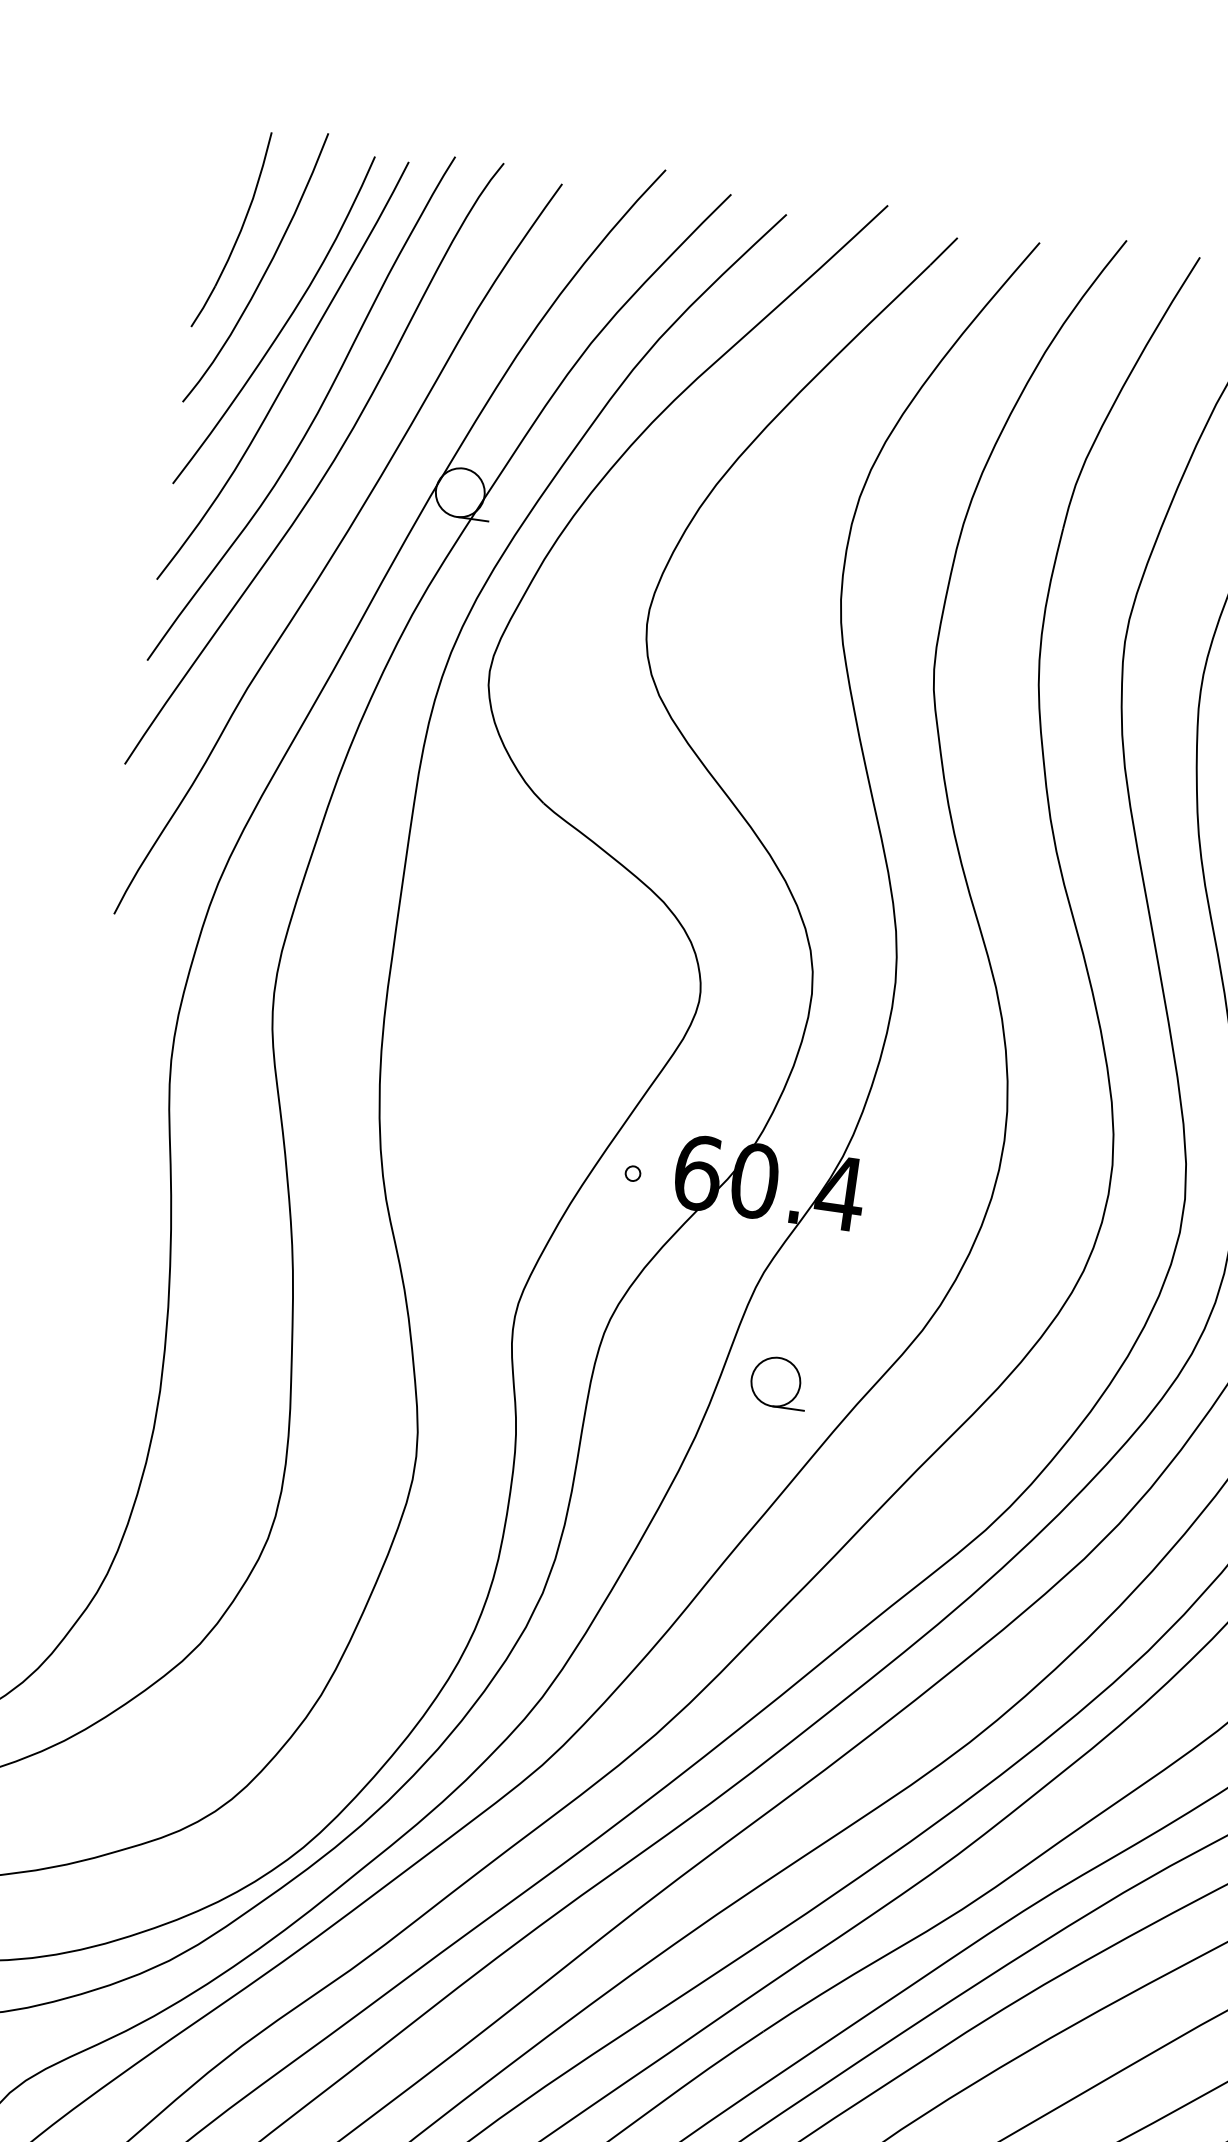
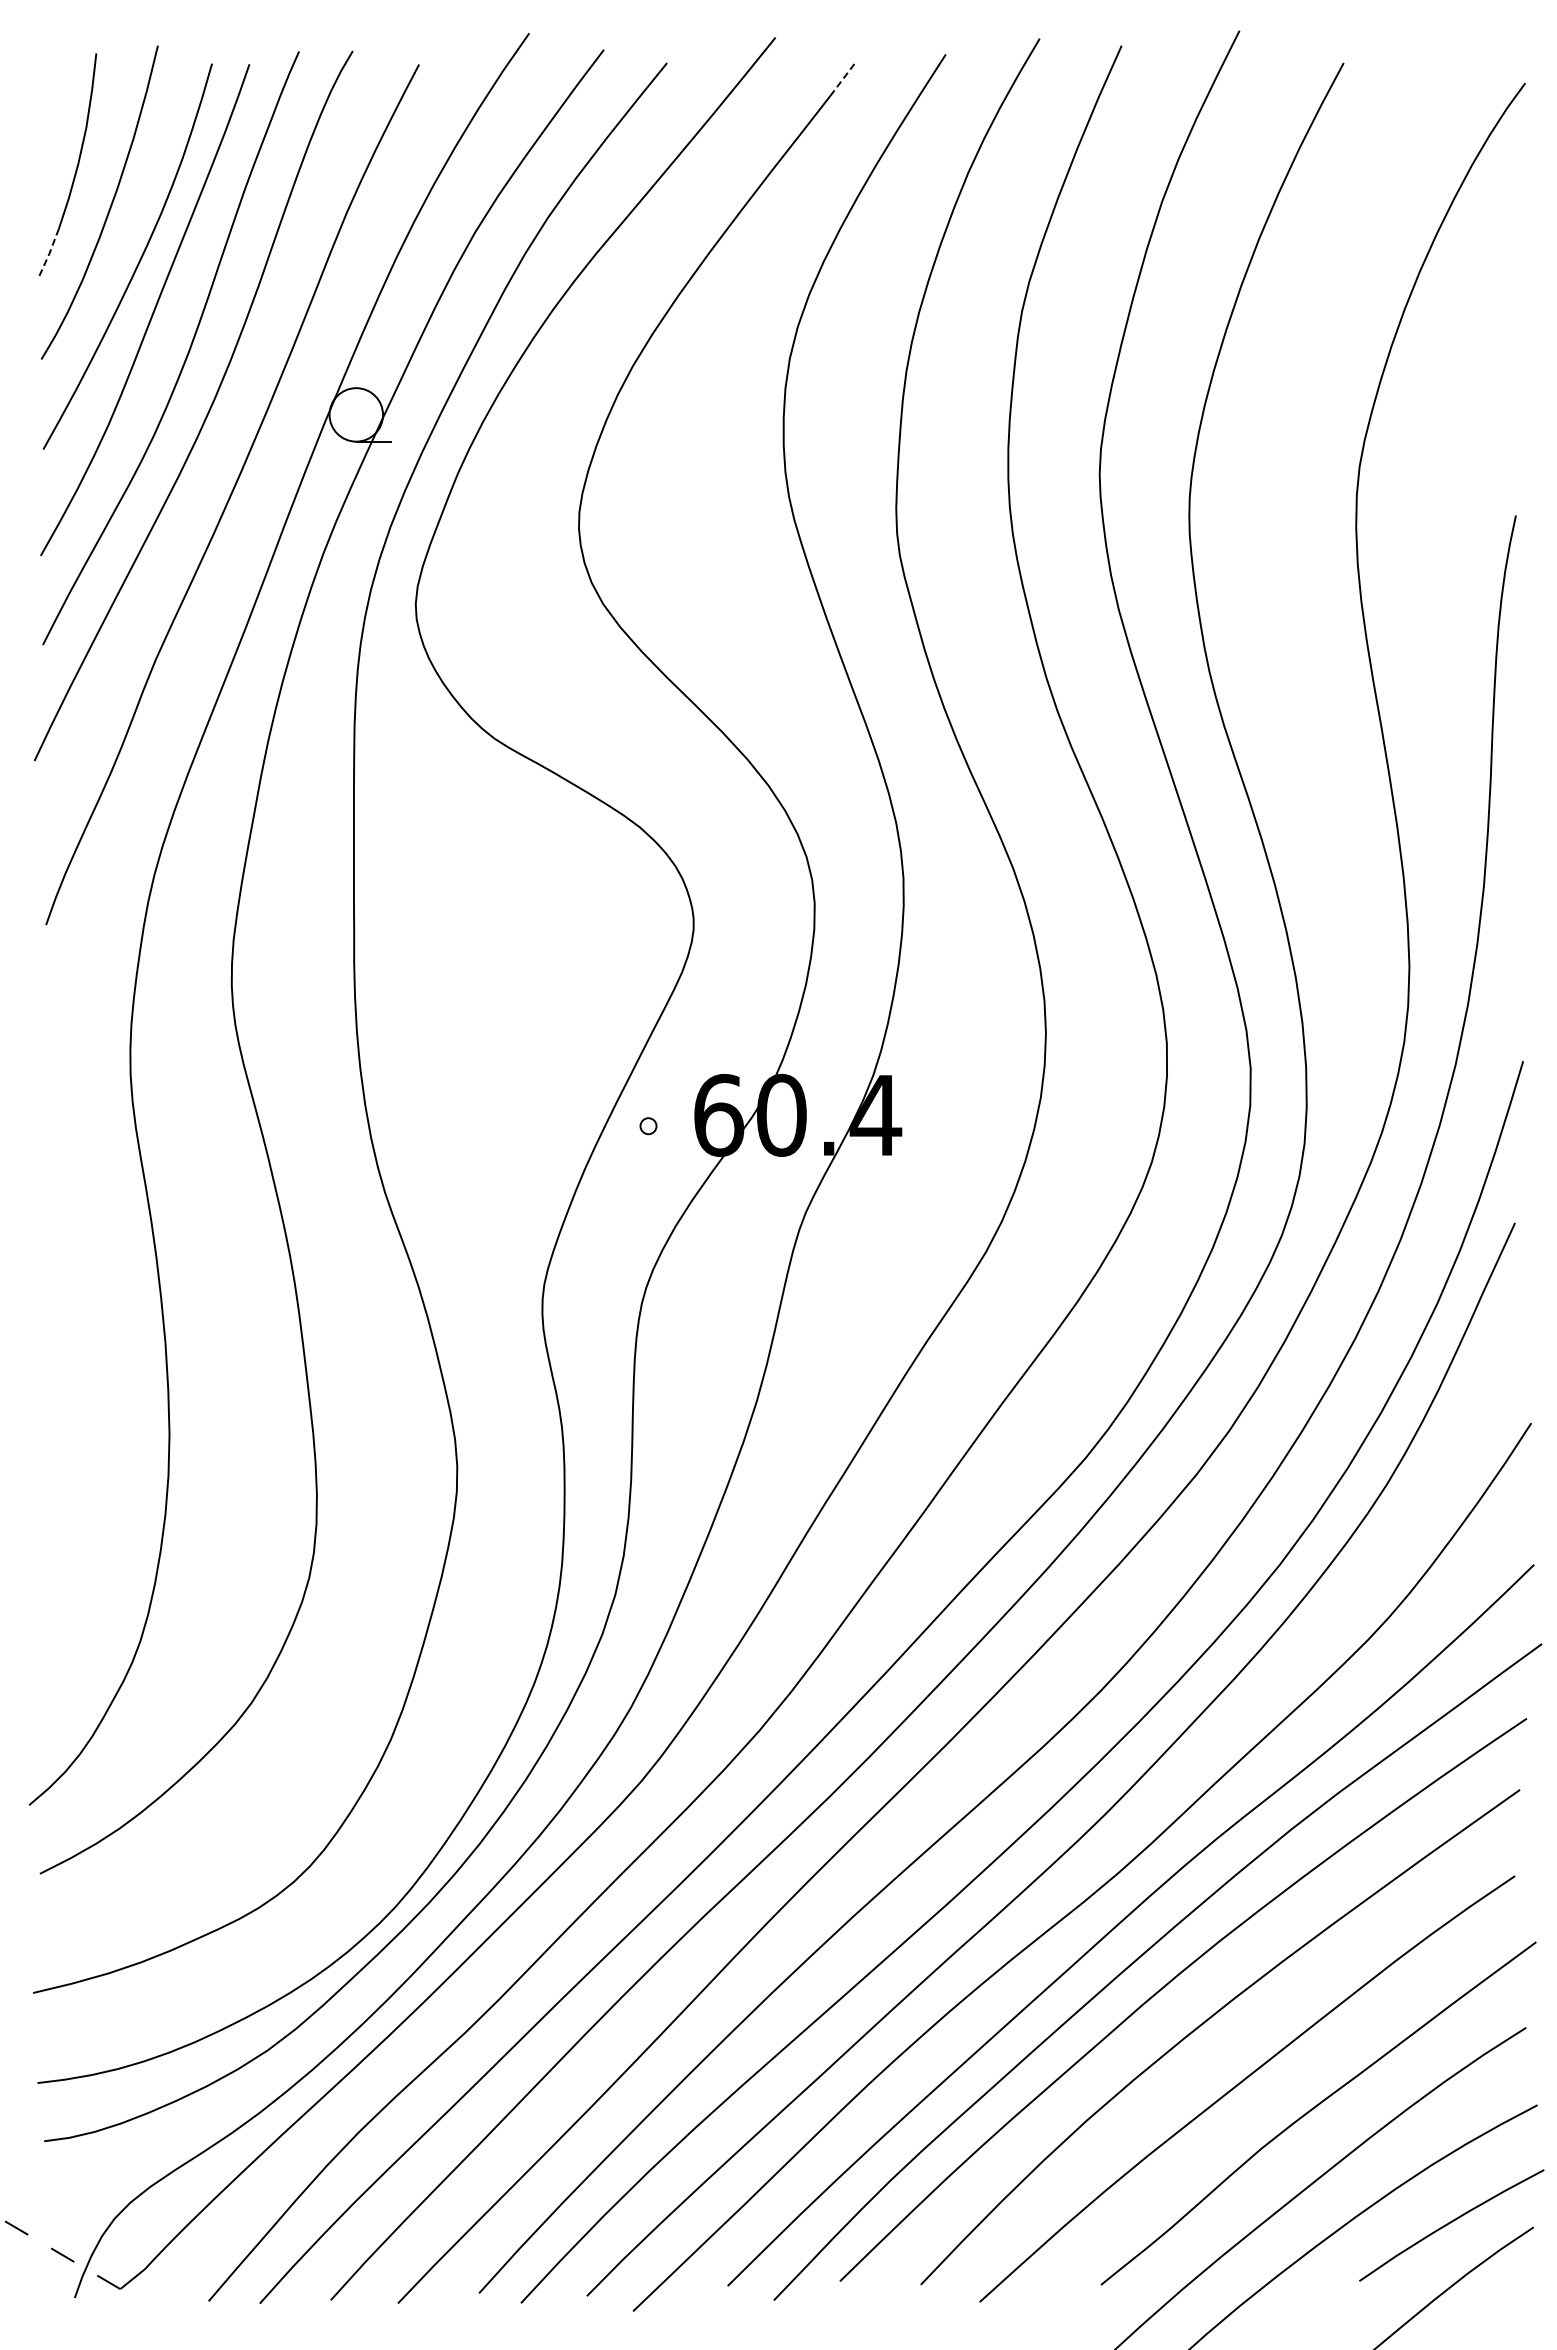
line: (944, 251) -> (843, 78), solid -> dashed
line: (203, 307) -> (49, 253), solid -> dashed
part: (778, 1381) -> (838, 1329), removed

